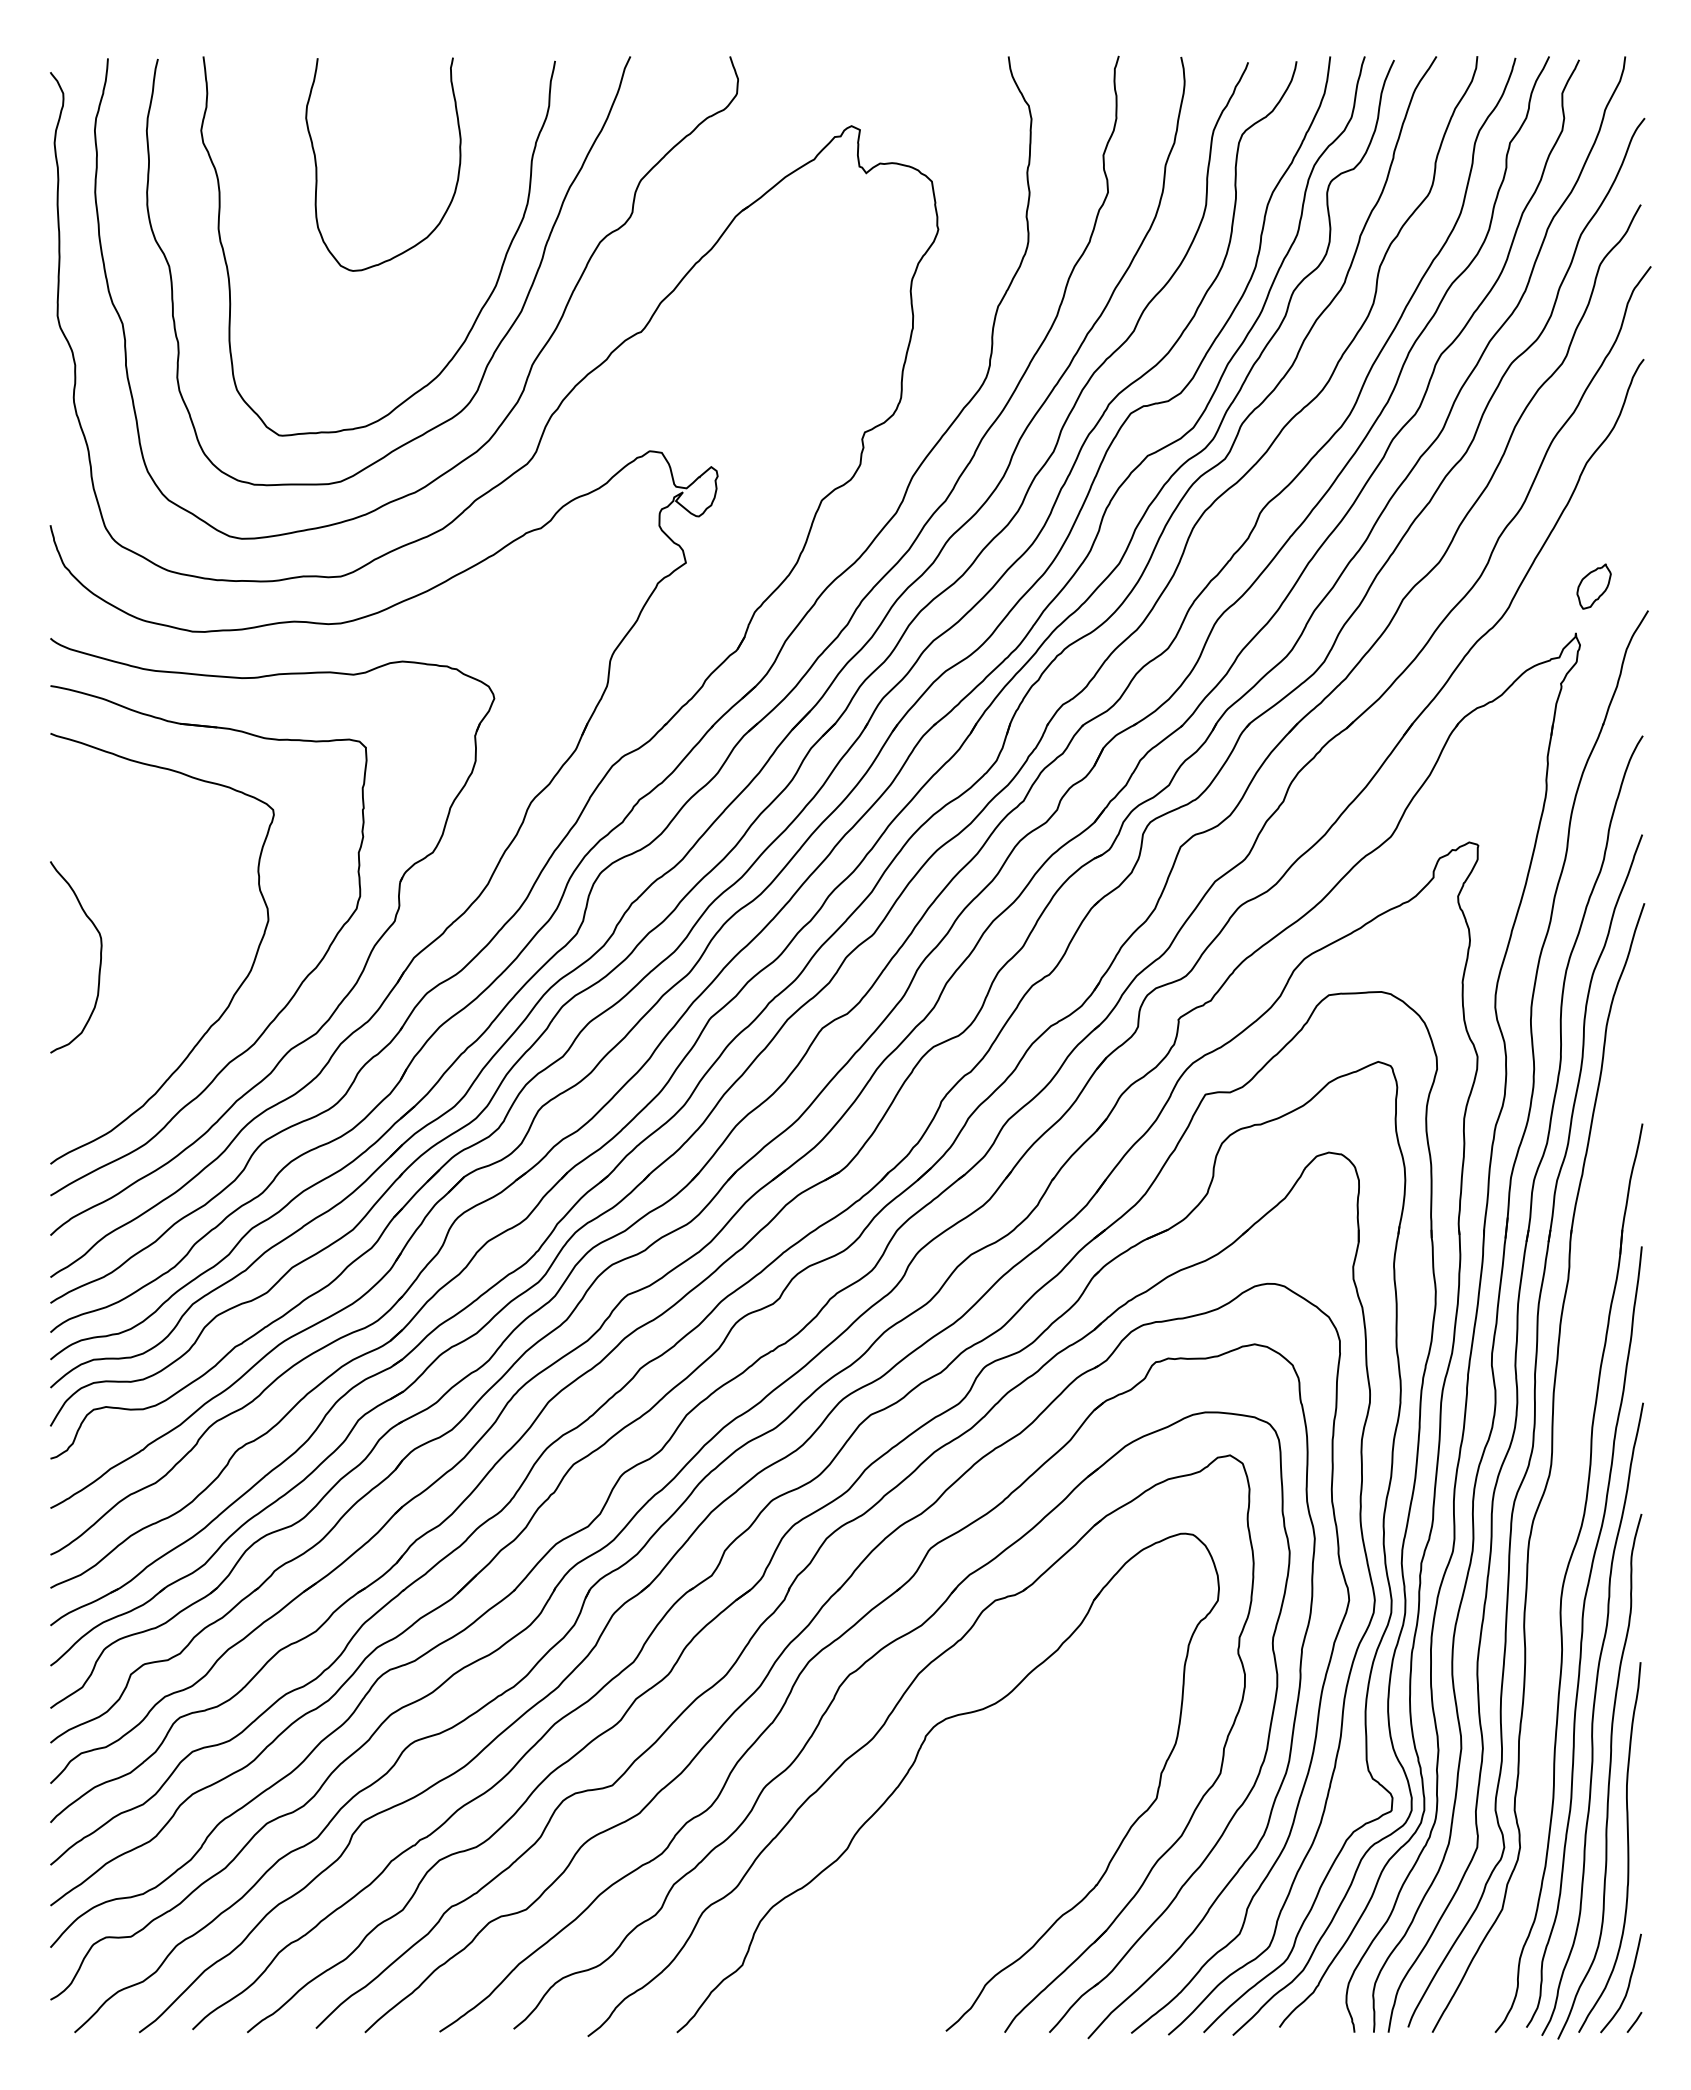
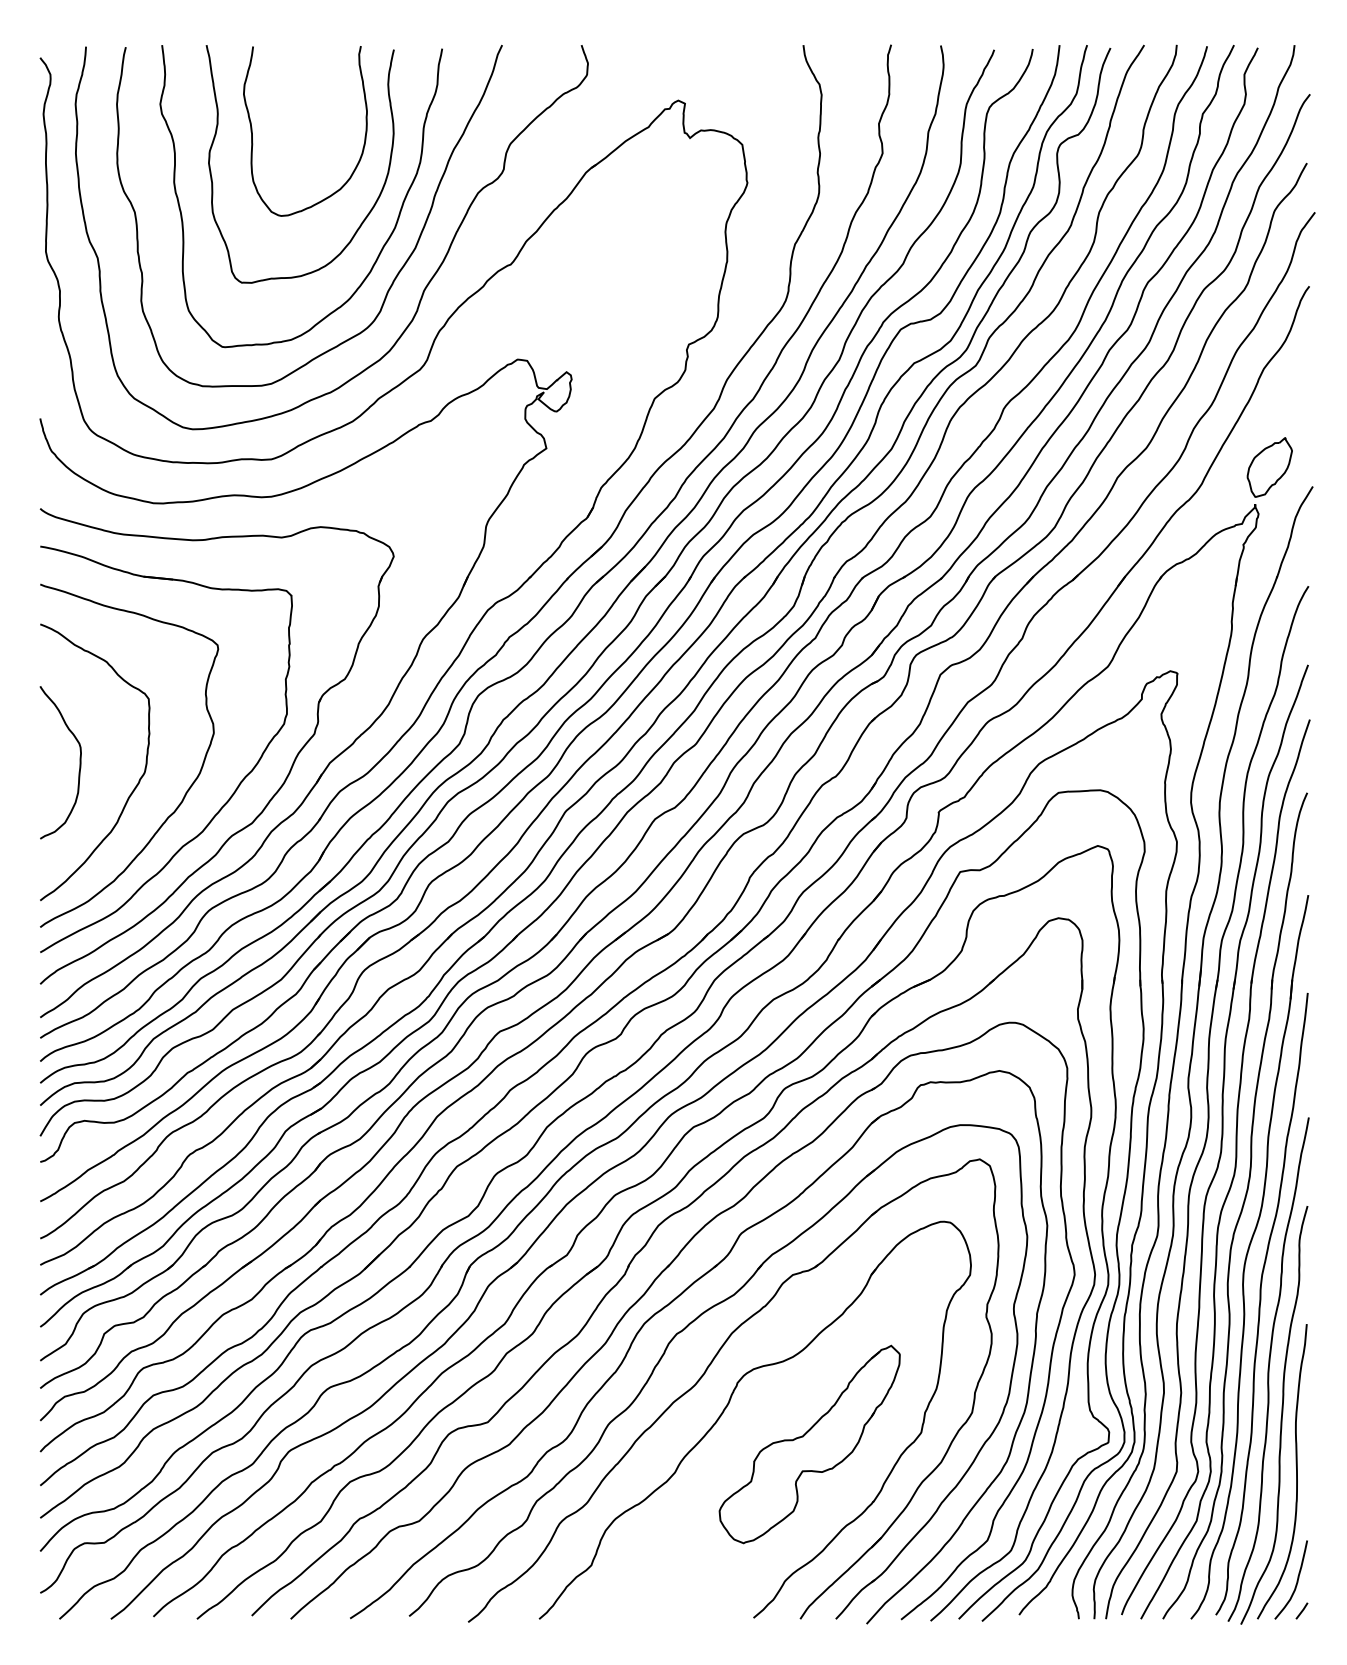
curve: (463, 265) -> (369, 211), added
part: (1593, 586) -> (1269, 467), size x1.67
curve: (168, 989) -> (134, 788), added
part: (1558, 1517) -> (1241, 1208), added
part: (1016, 1813) -> (809, 1444), added

